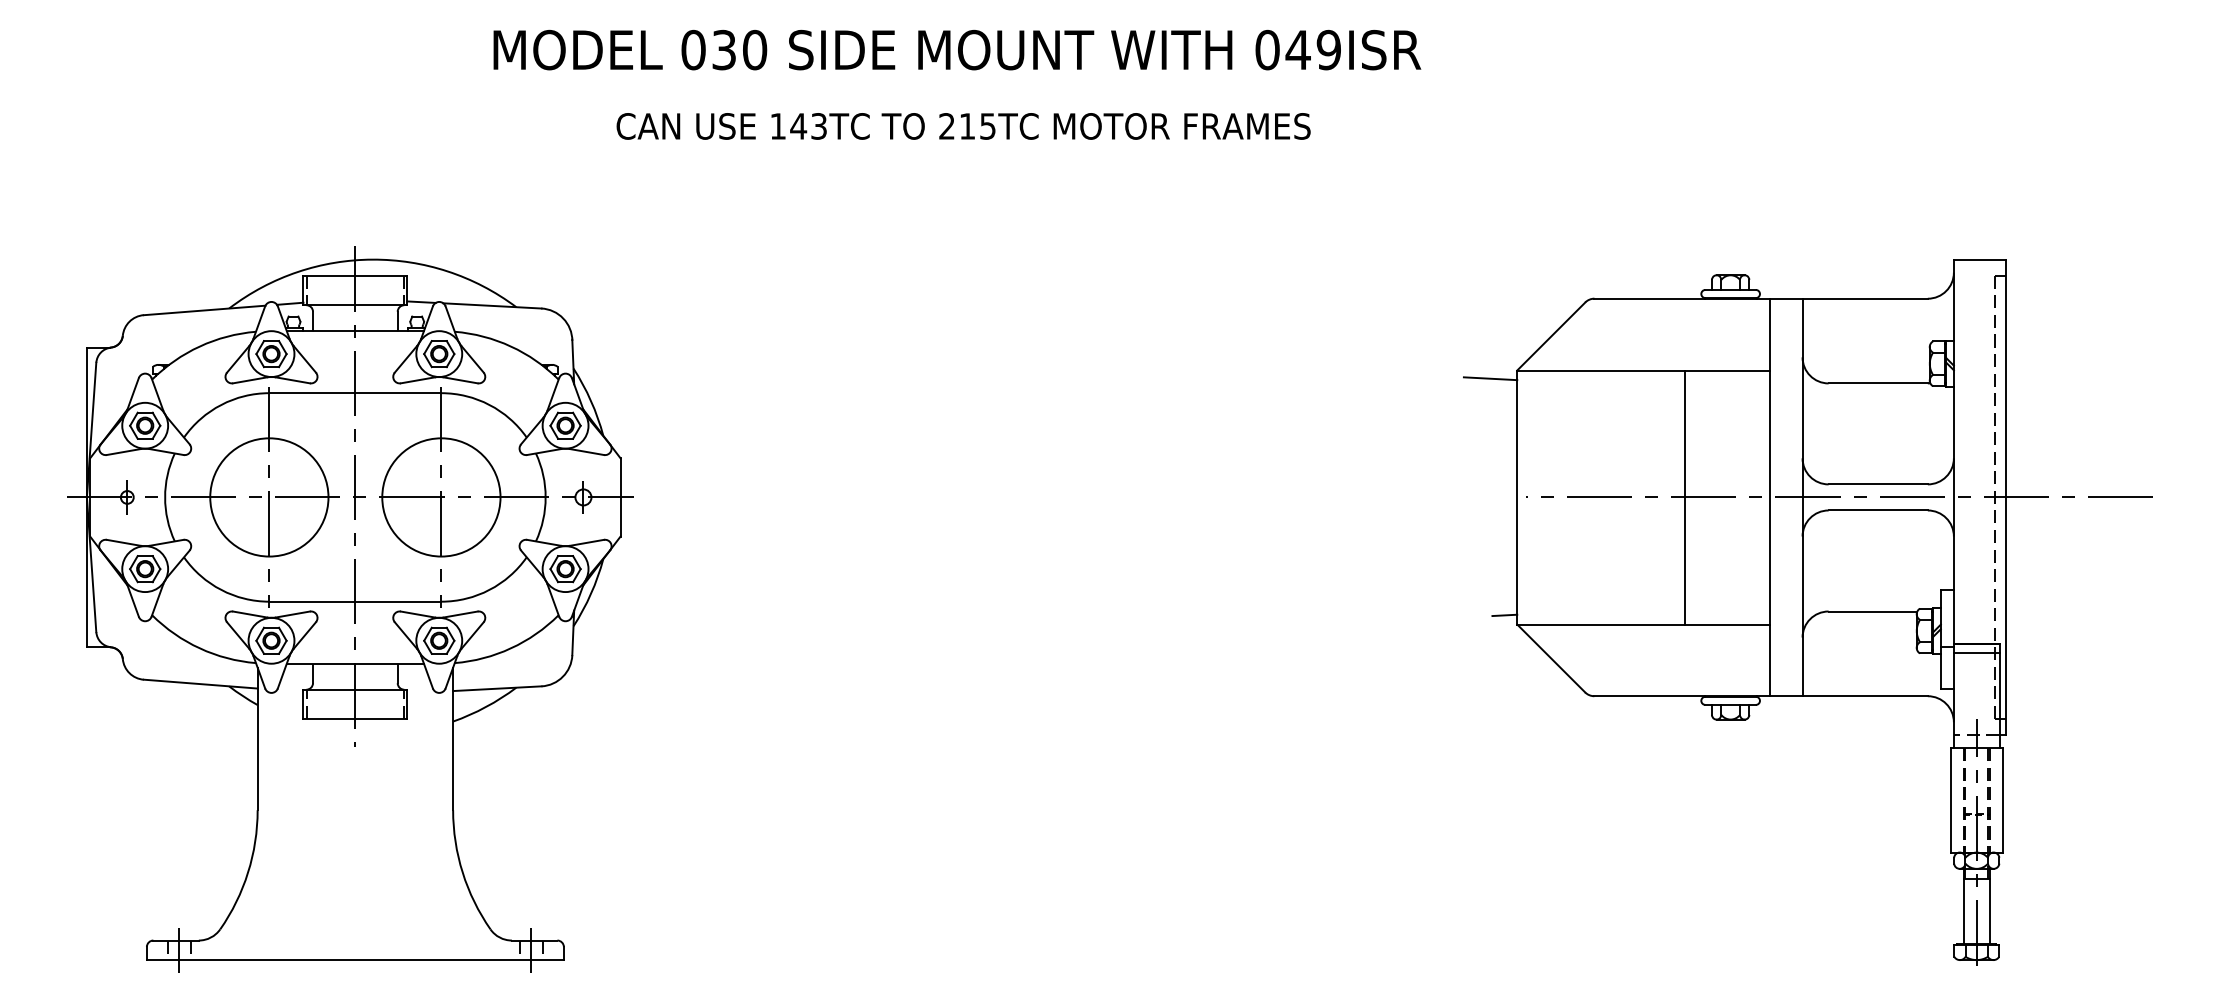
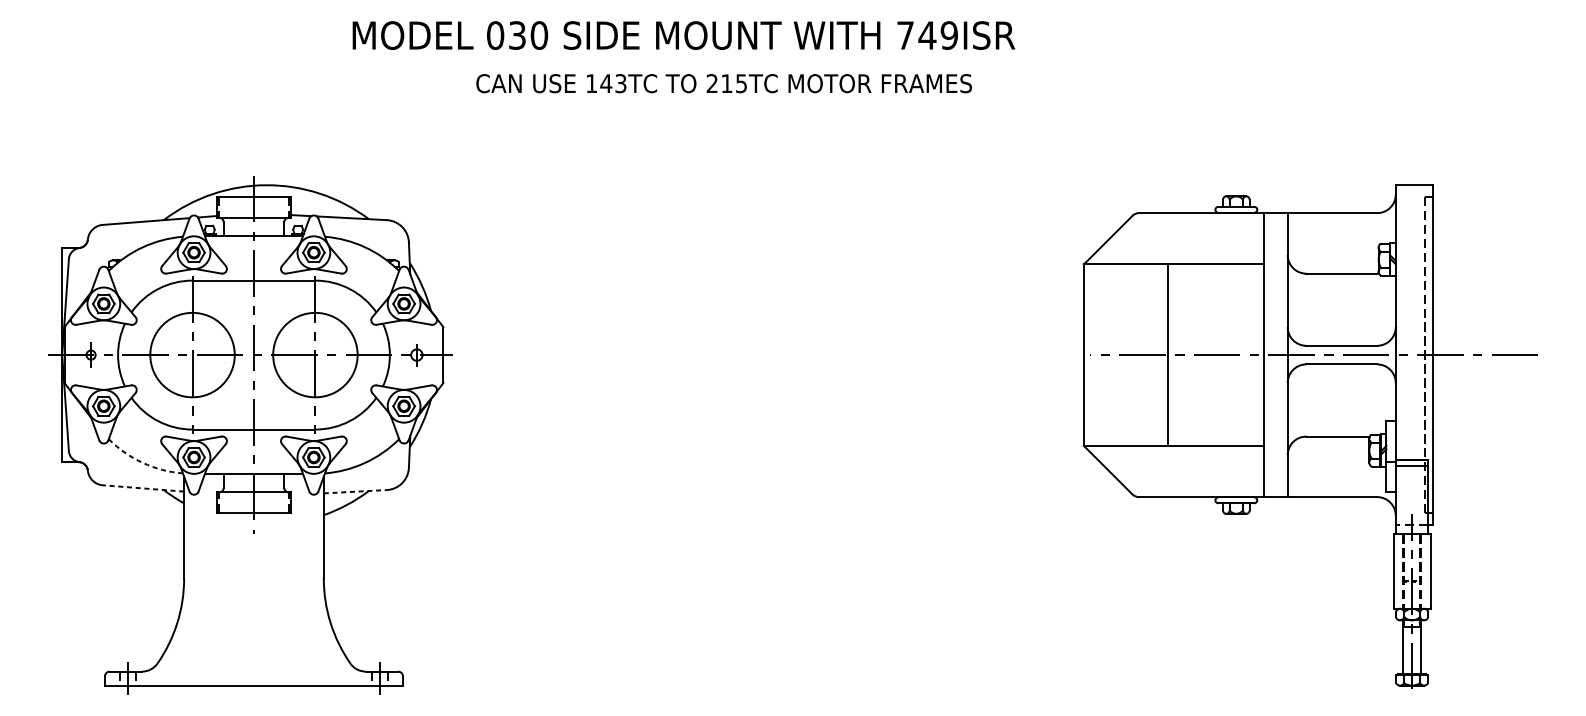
text: (1267, 49) -> (905, 35), 049ISR -> 749ISR
text: (963, 126) -> (724, 83), moved
line: (1490, 378) -> (1064, 270), removed
line: (1685, 497) -> (1168, 355), moved
line: (1504, 615) -> (1074, 439), removed
arc: (199, 648) -> (142, 463), solid -> dashed
line: (200, 684) -> (143, 488), solid -> dashed
line: (497, 688) -> (355, 491), solid -> dashed

